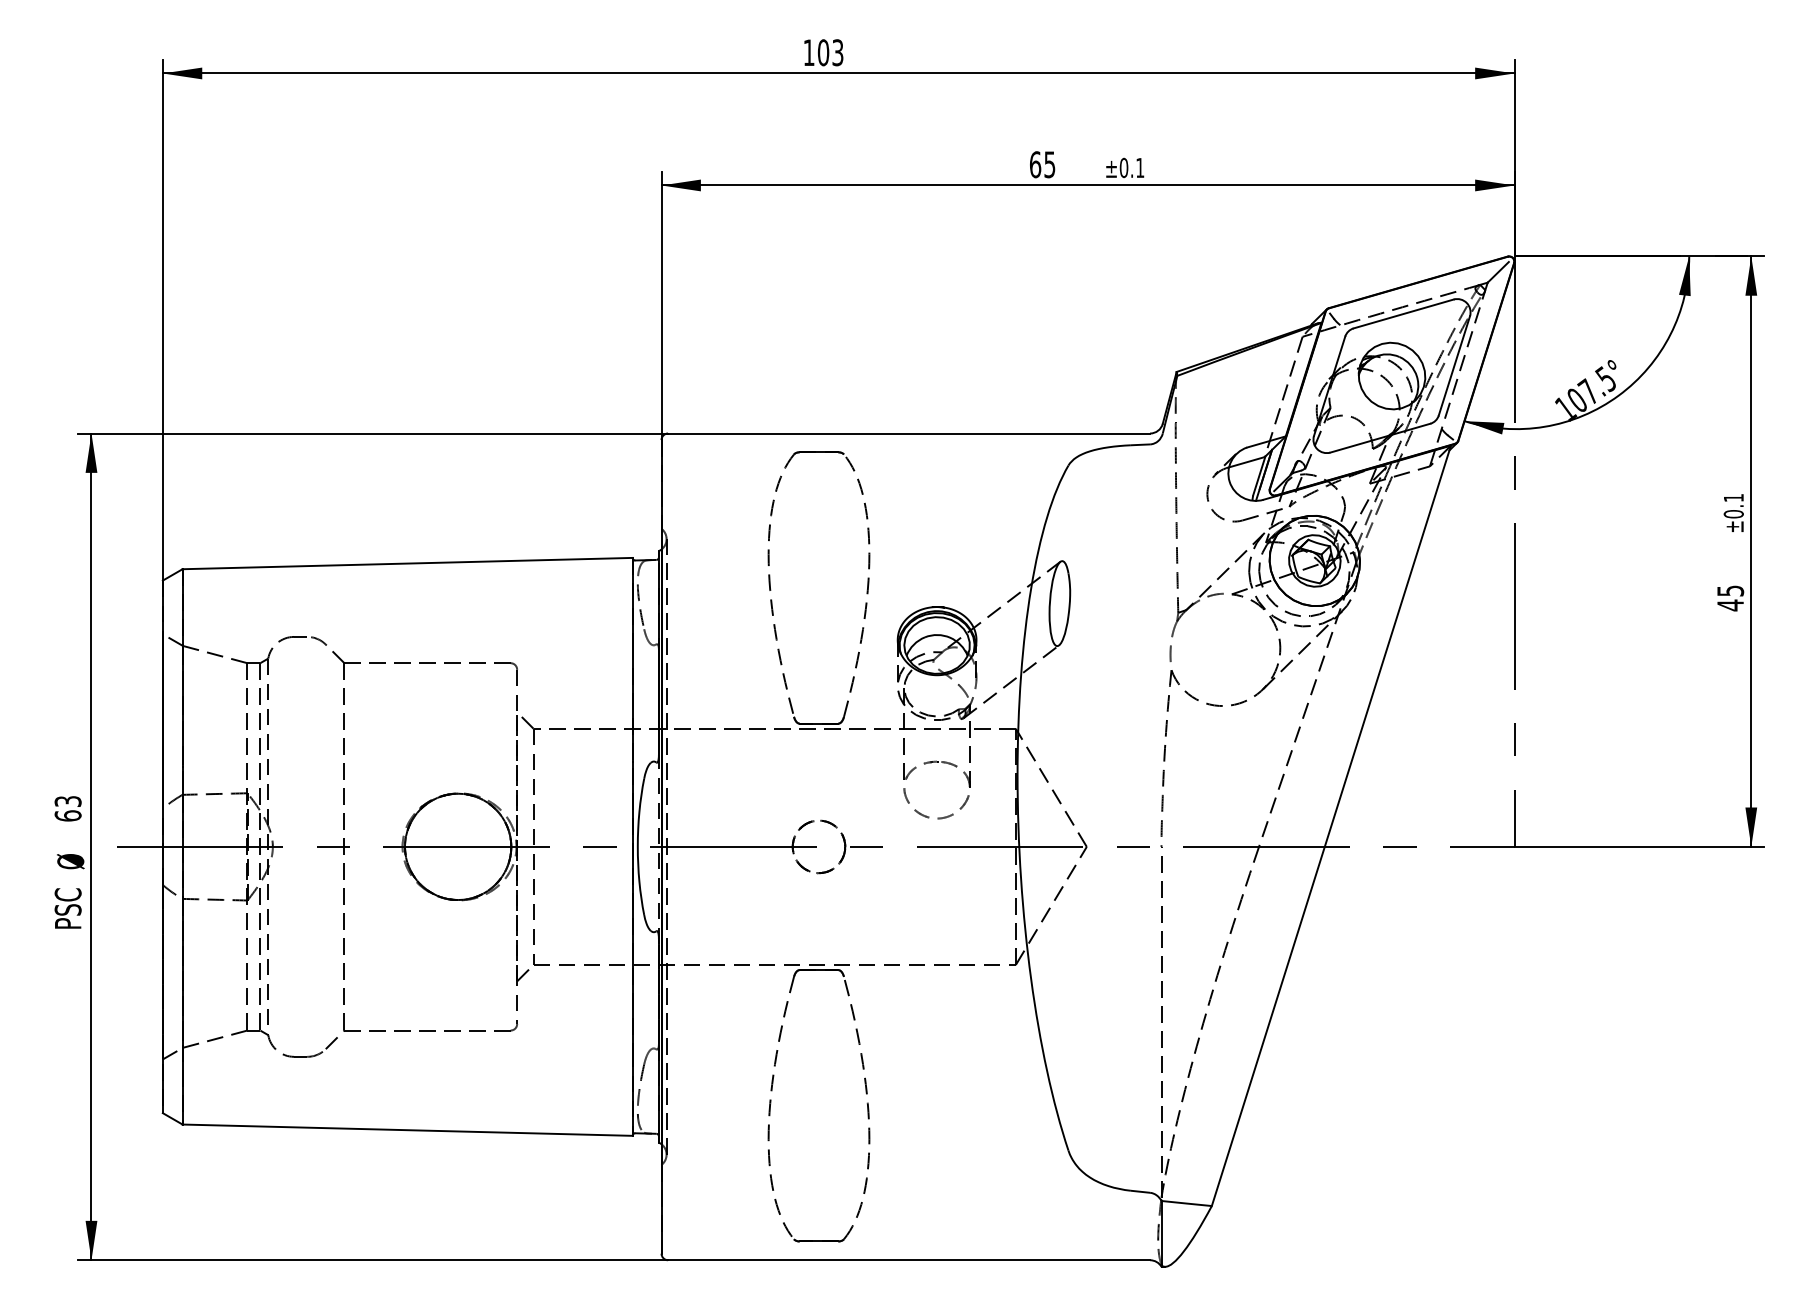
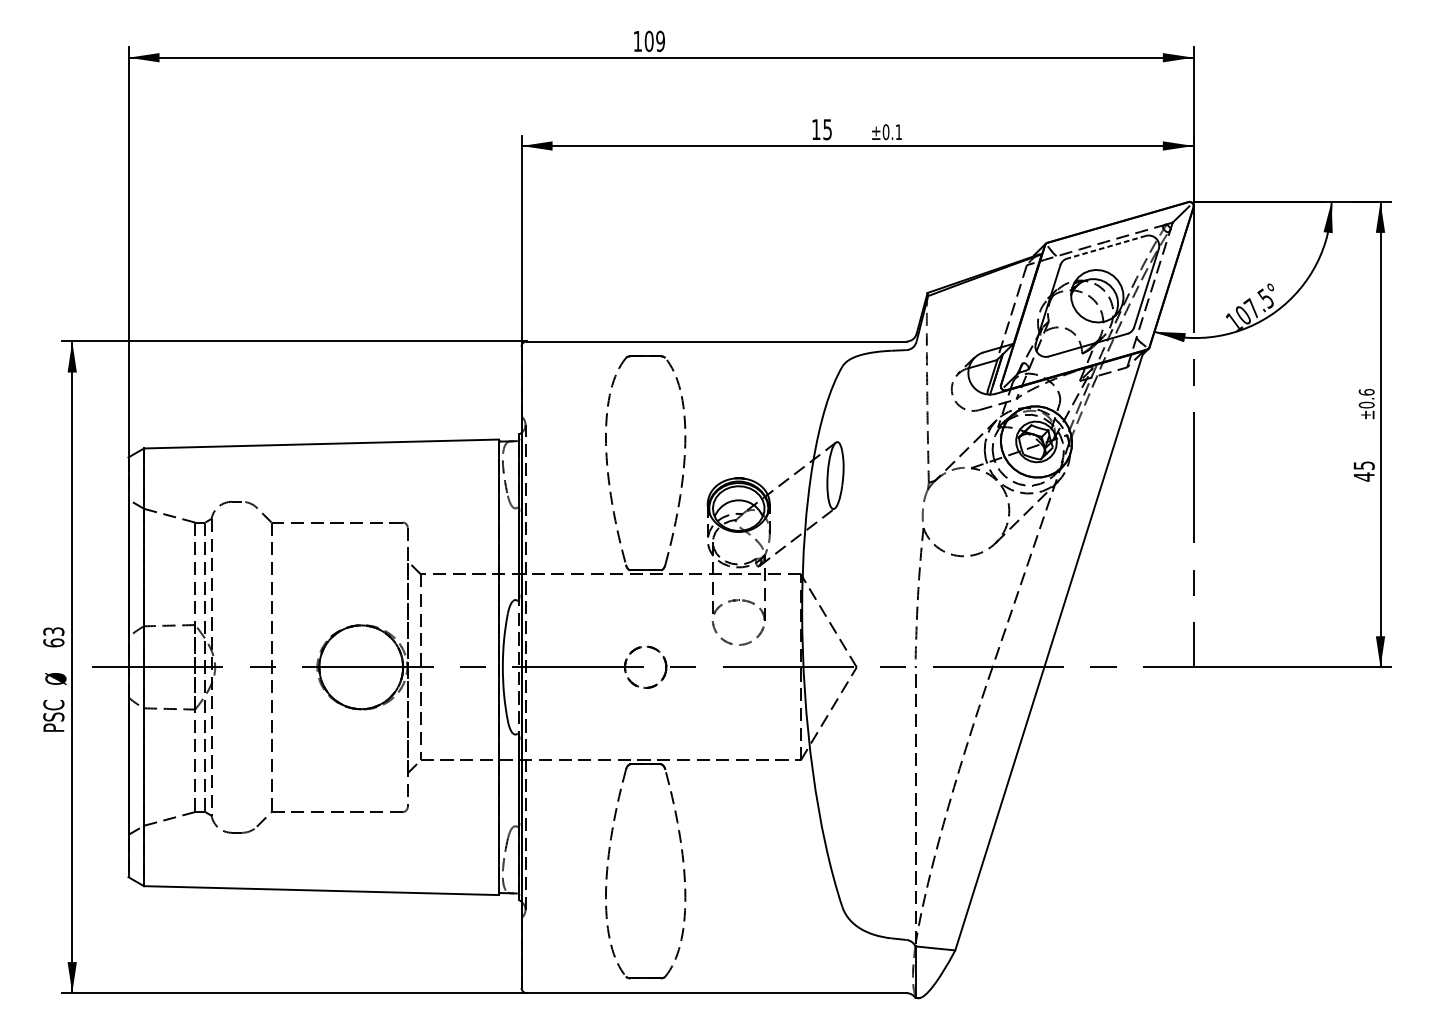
text: (837, 52) -> (660, 41), 103 -> 109
text: (1035, 164) -> (816, 129), 65 -> 15
line: (1403, 314) -> (1106, 247), solid -> dashed
text: (1733, 497) -> (1366, 391), ±0.1 -> ±0.6

